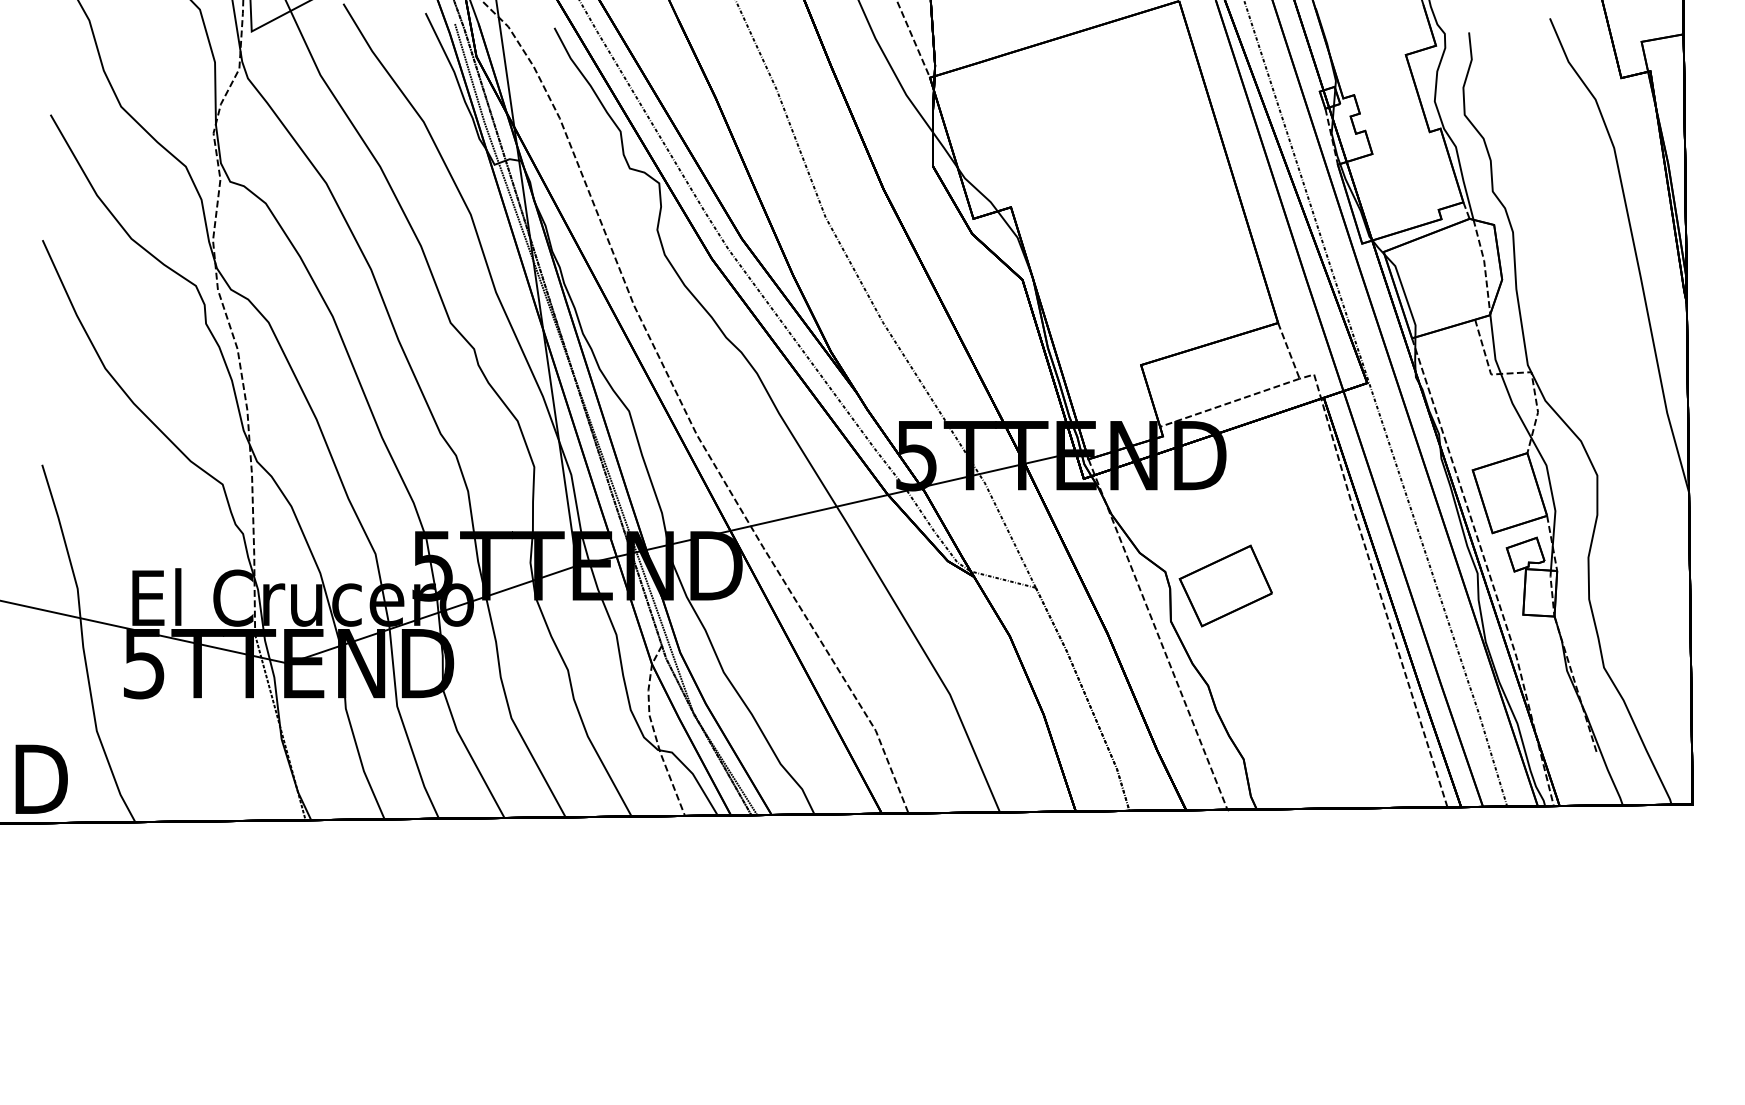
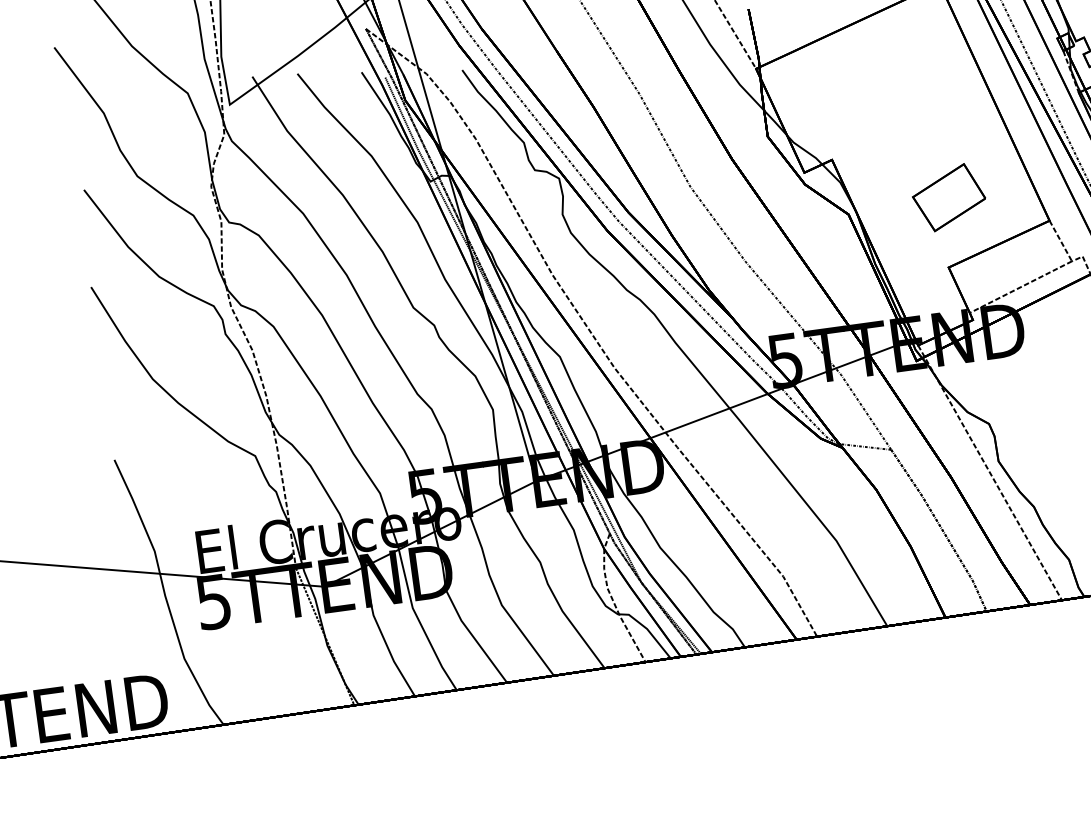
part: (1225, 585) -> (948, 197), moved

